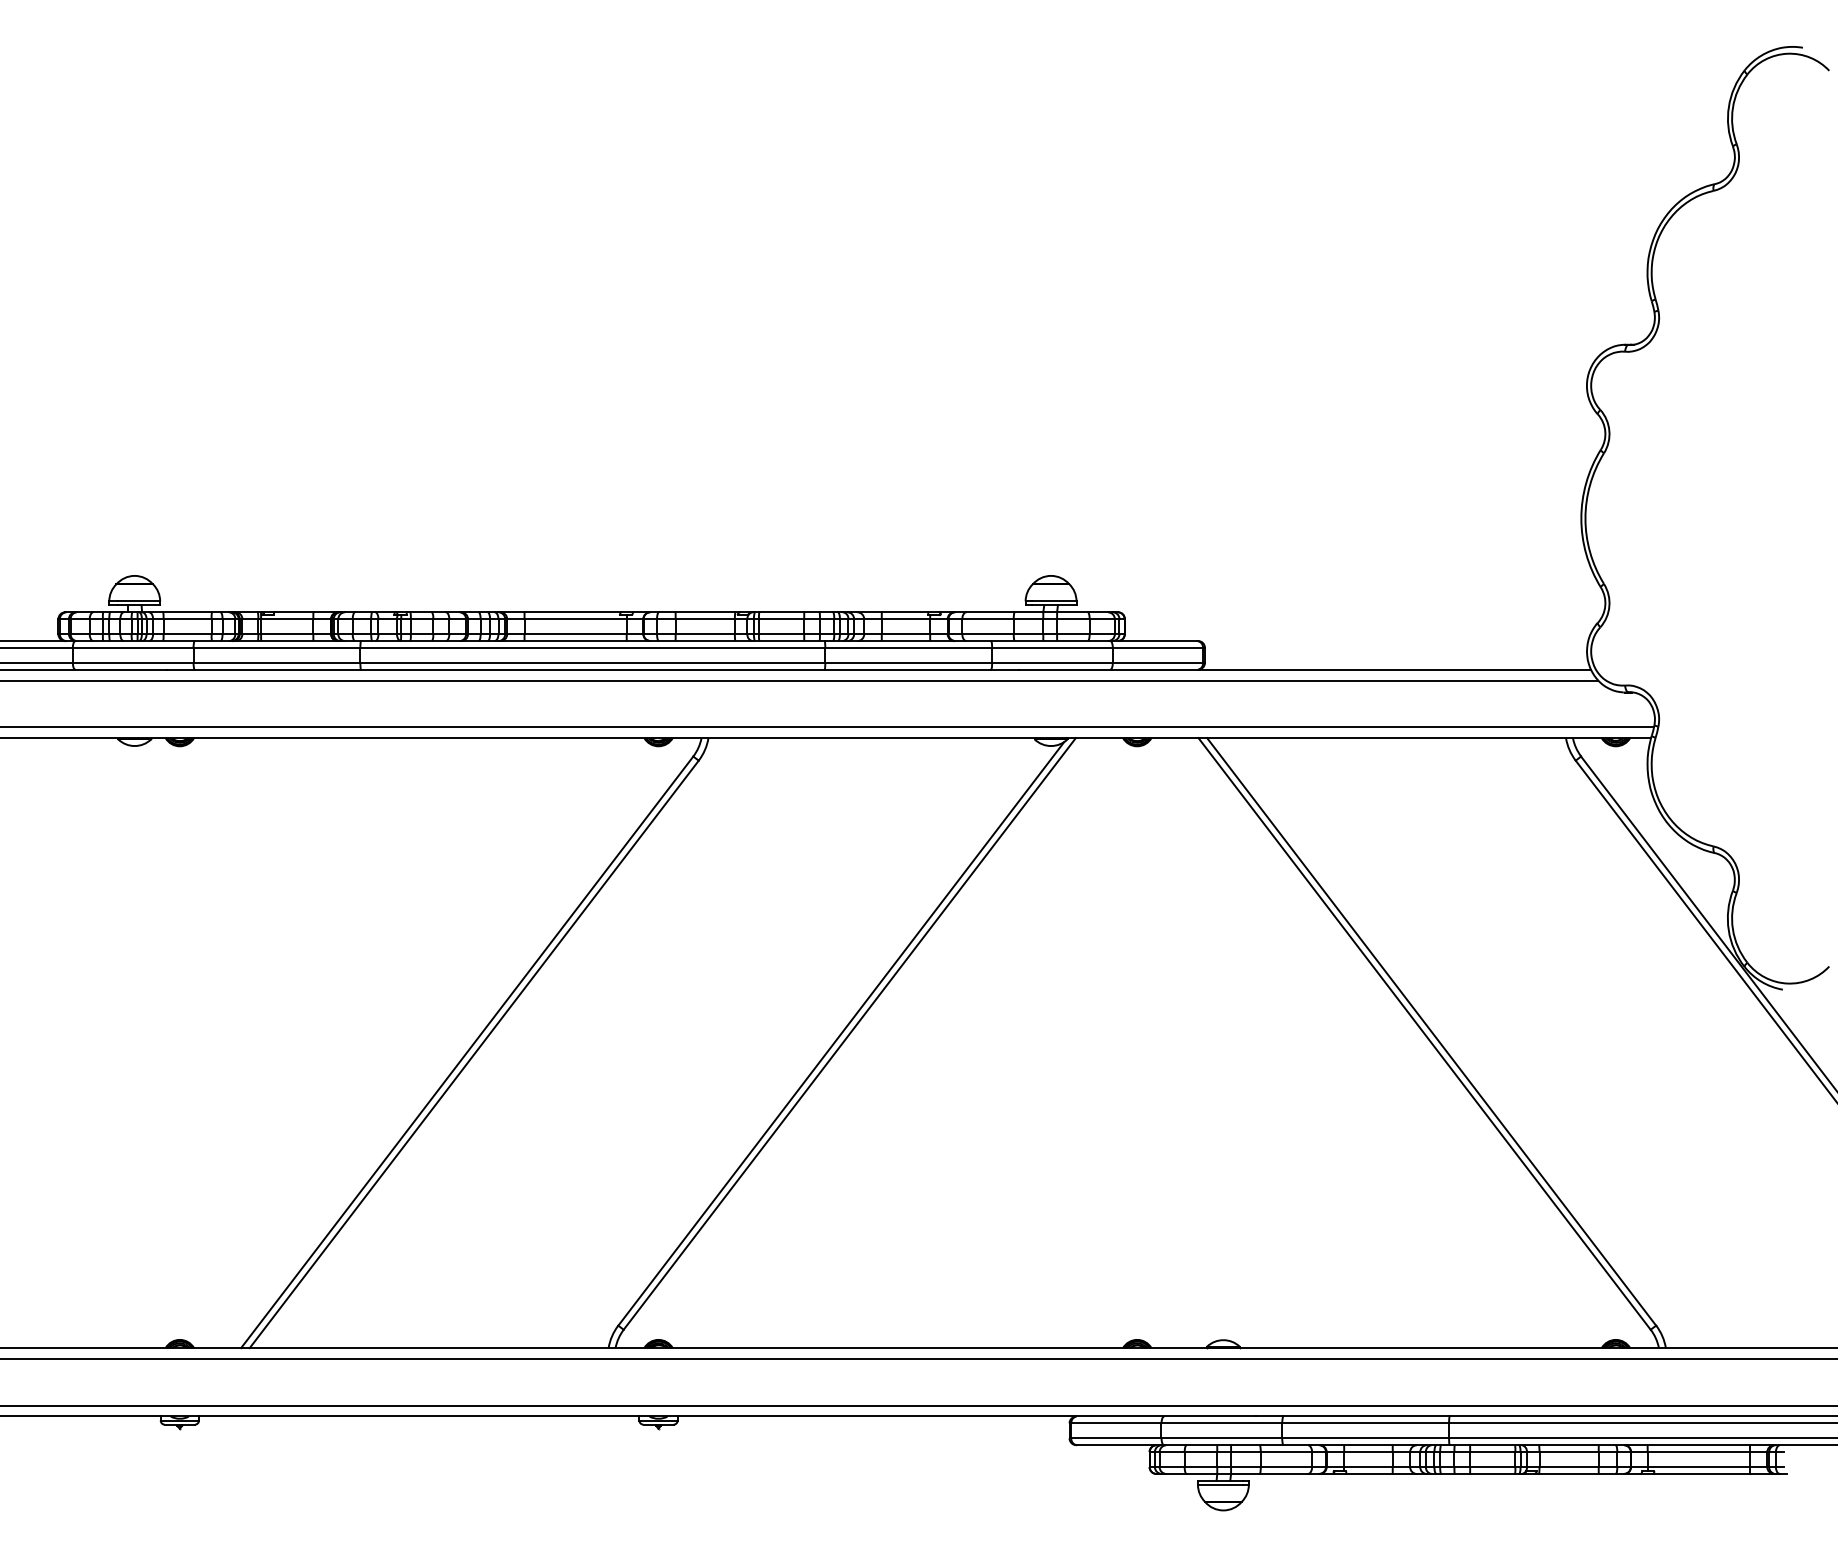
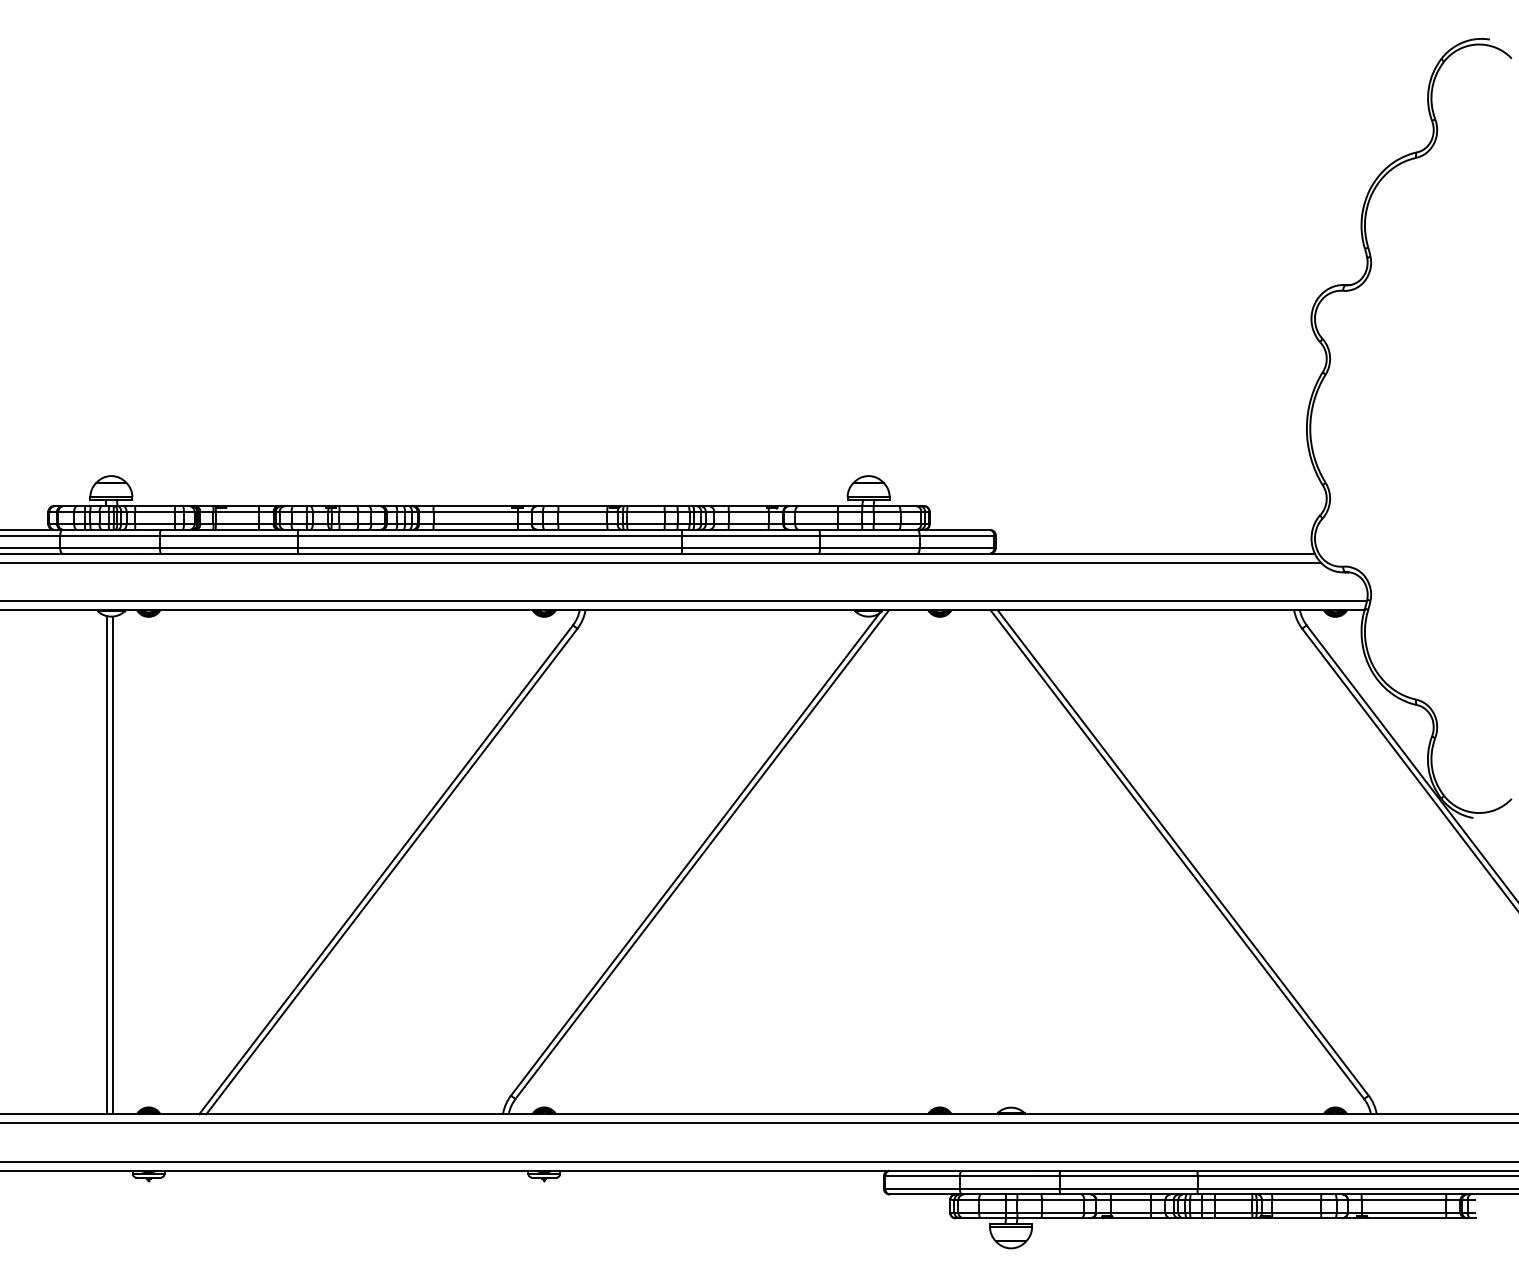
line: (129, 1046) -> (107, 864), added
line: (136, 1047) -> (112, 865), added

